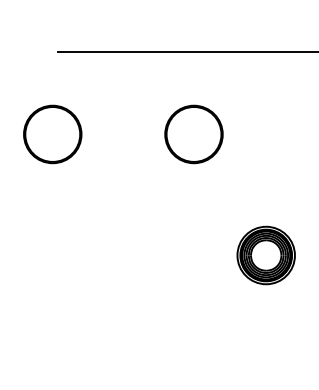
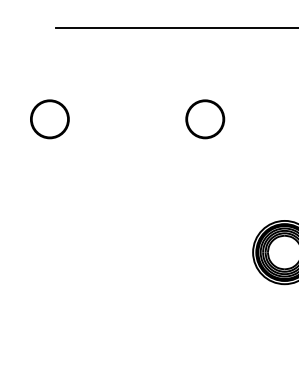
part: (52, 134) -> (49, 119), size x0.6
part: (193, 134) -> (204, 119), size x0.6

